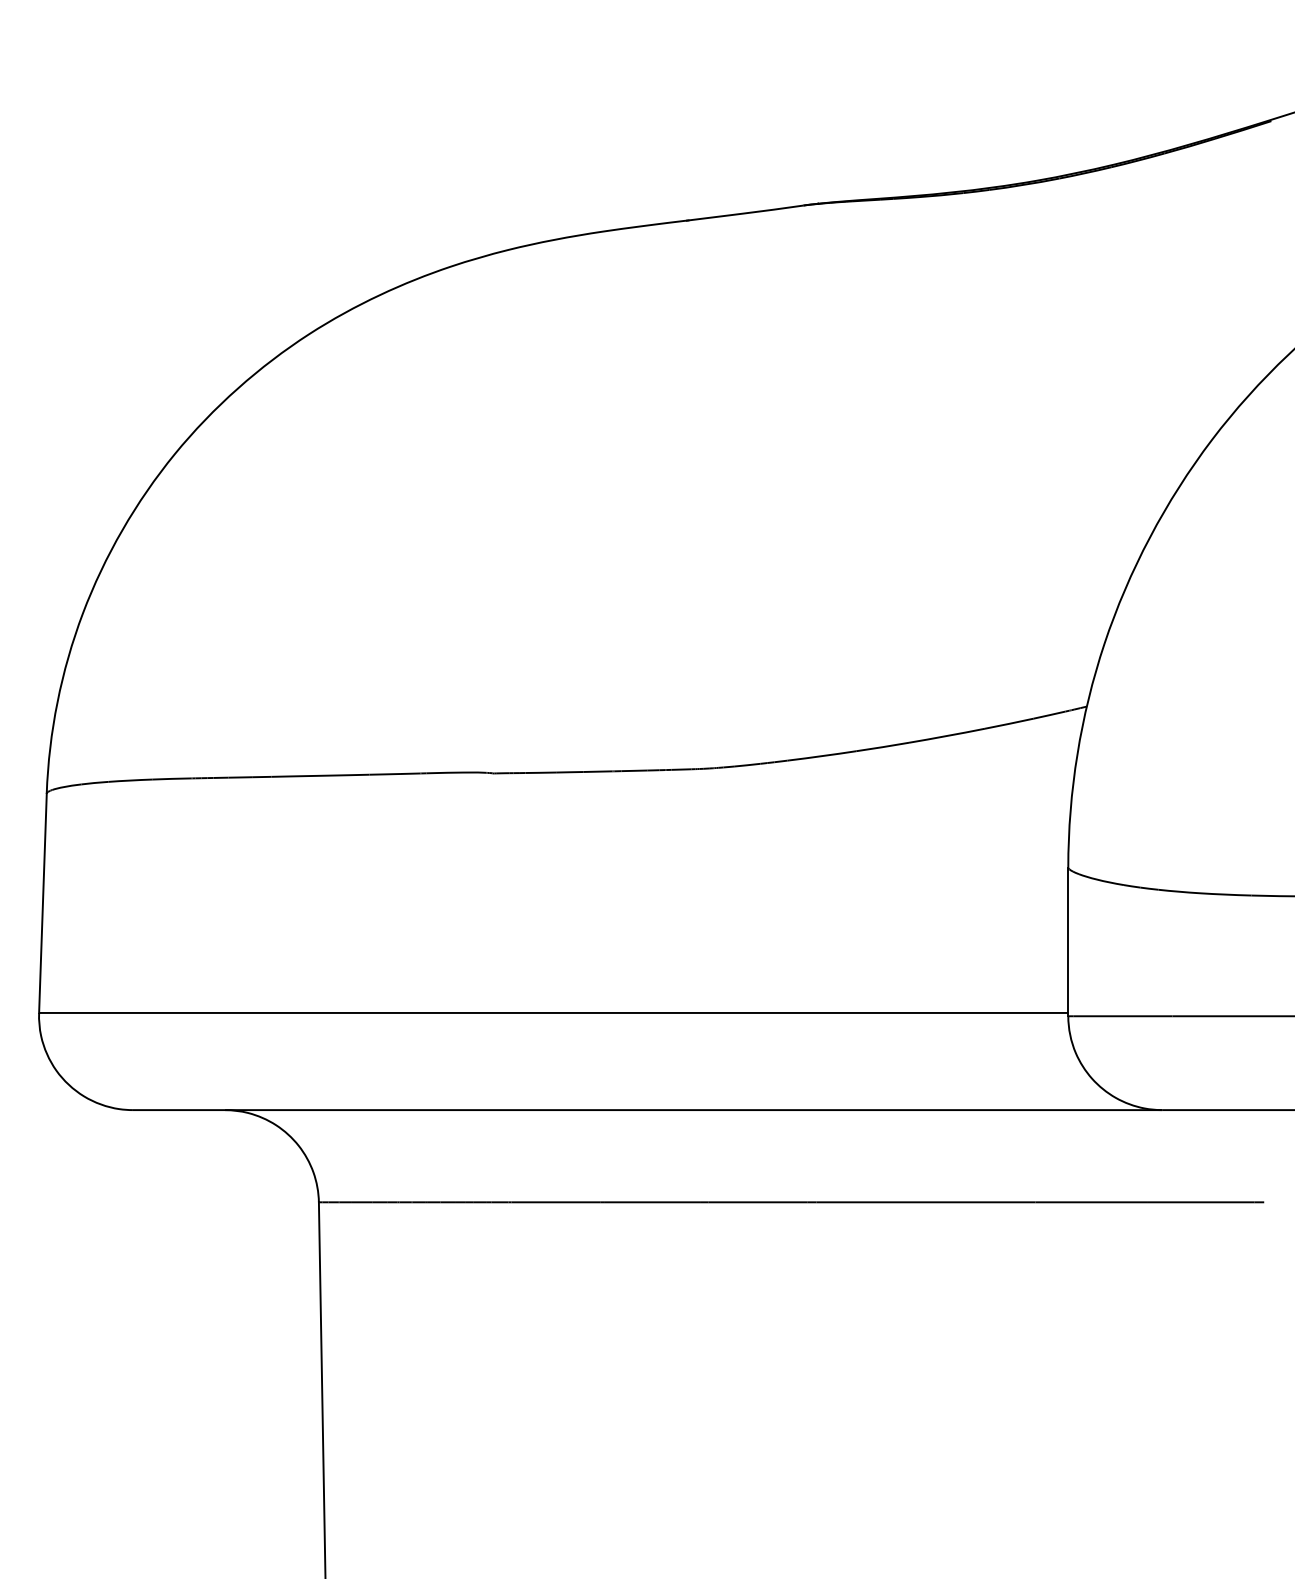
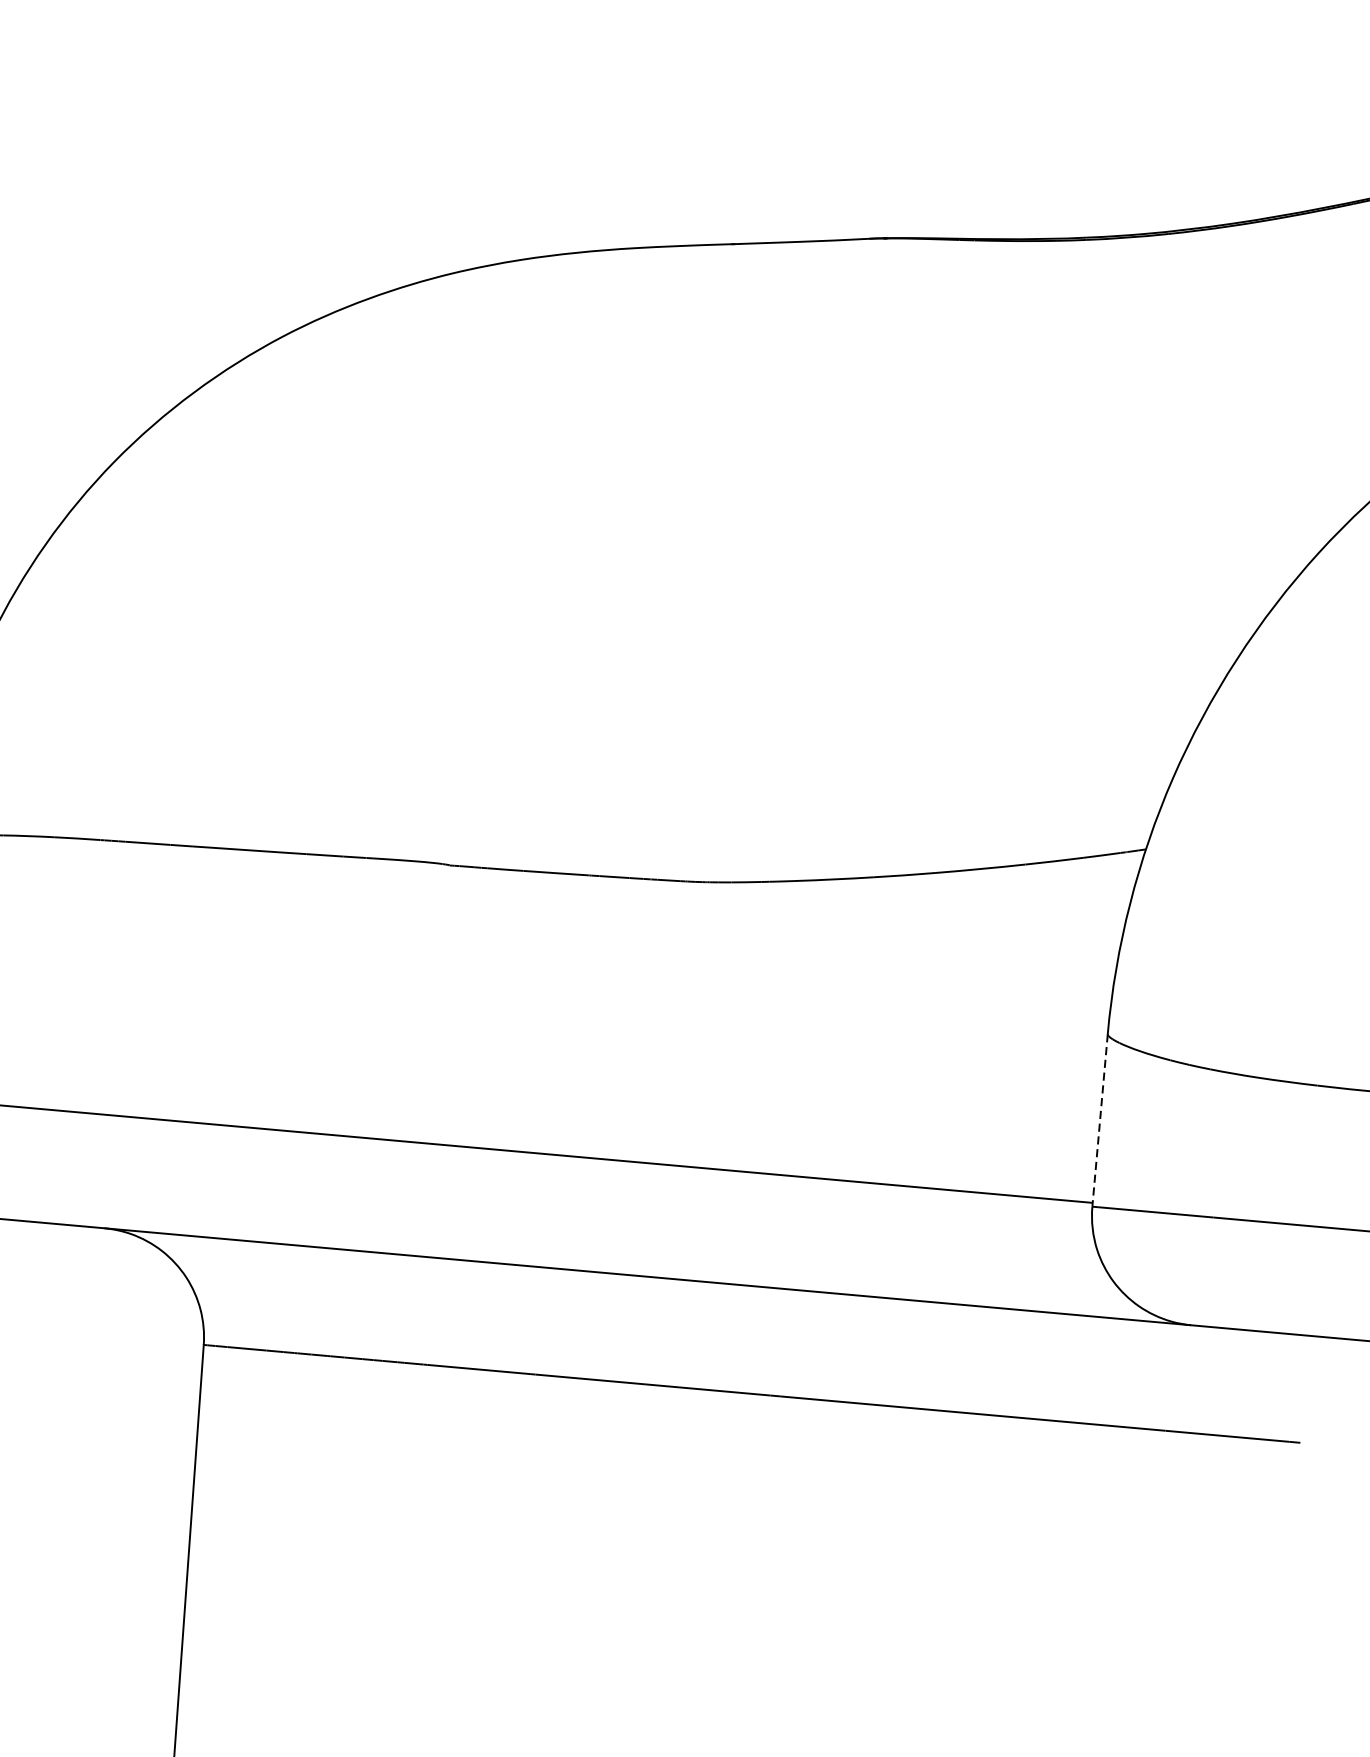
line: (1068, 942) -> (1100, 1121), solid -> dashed

